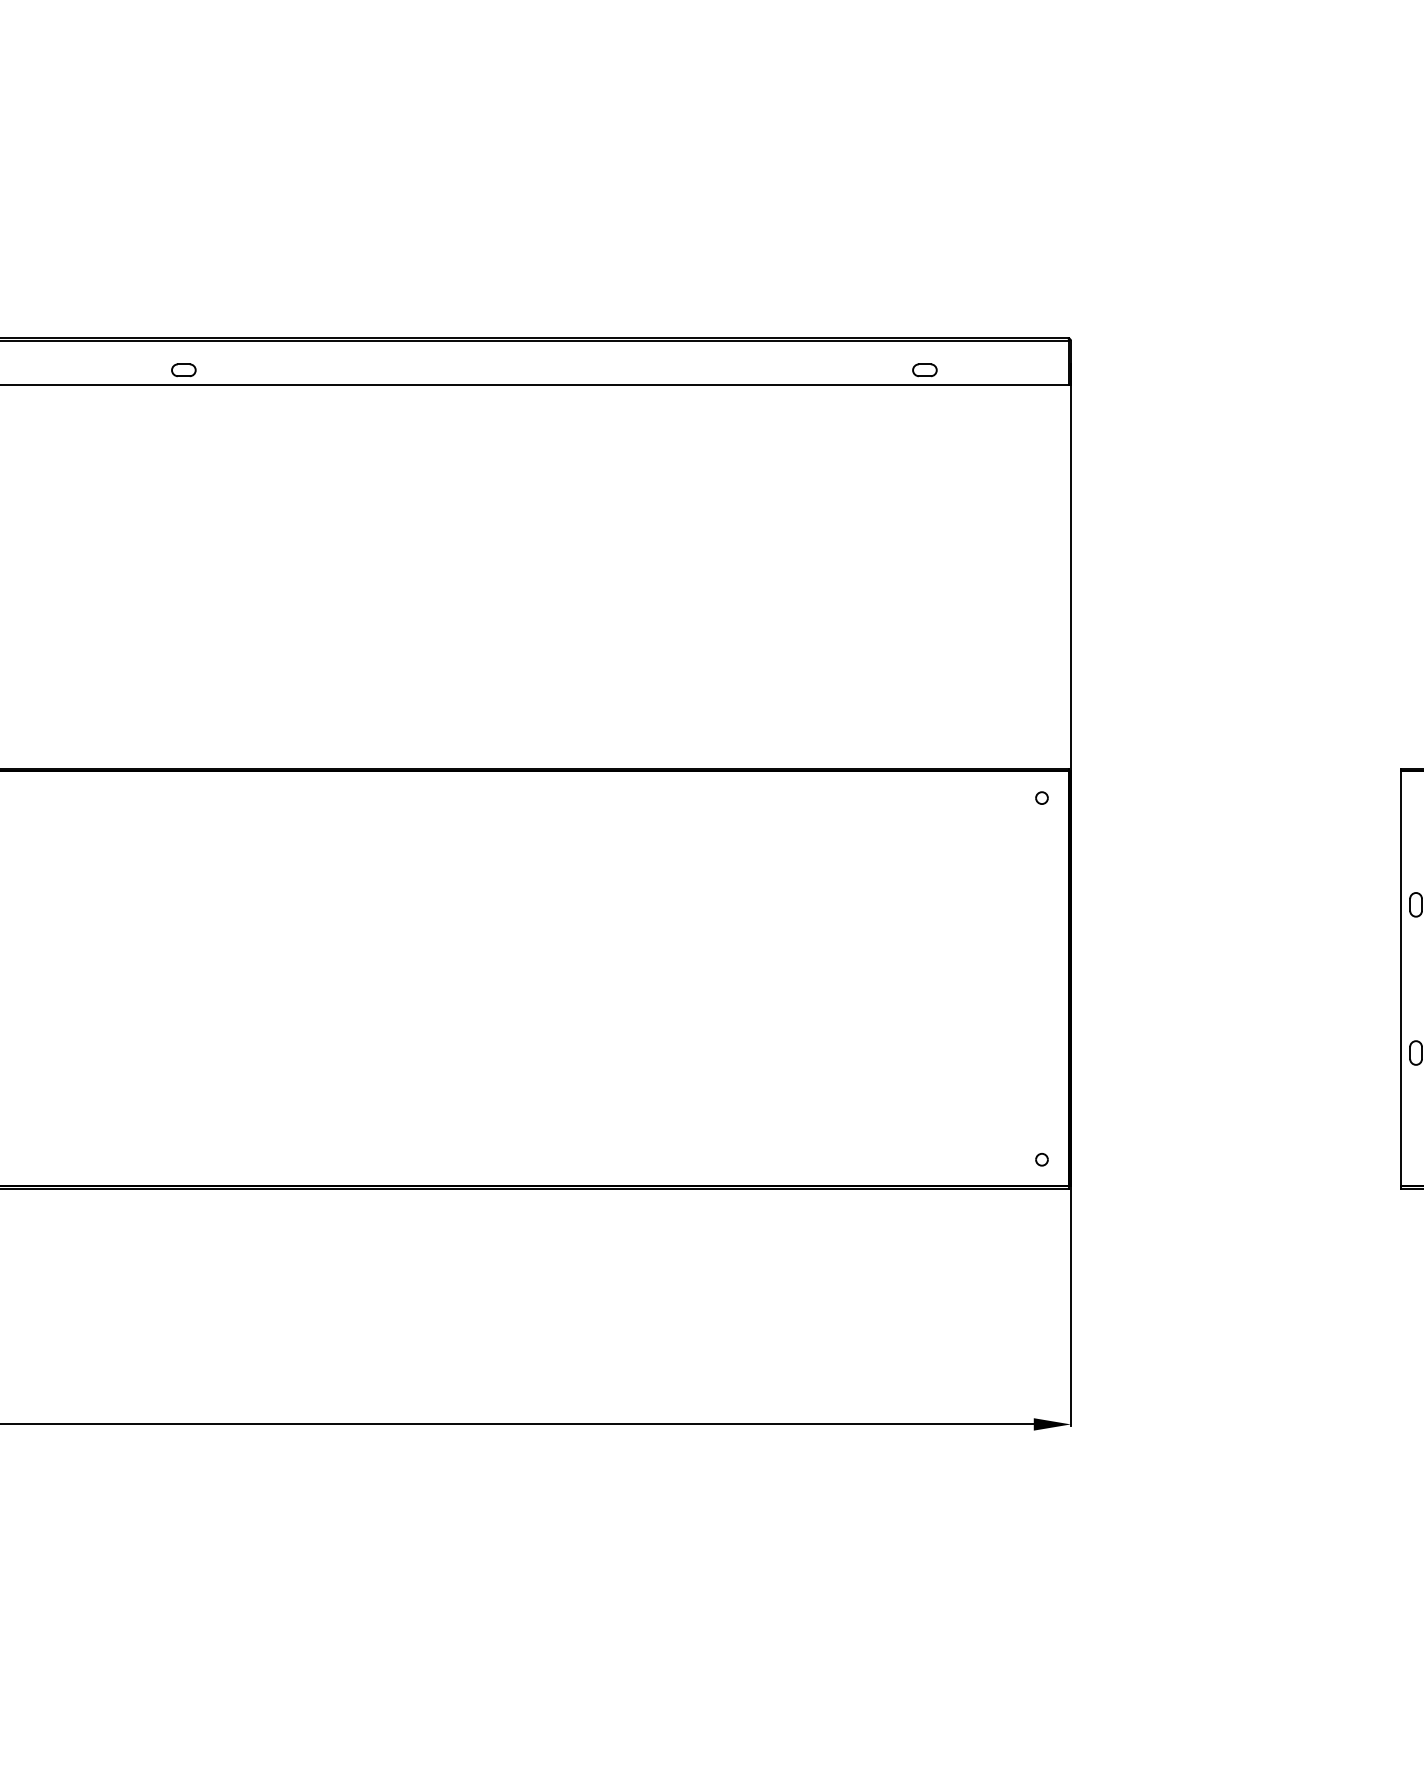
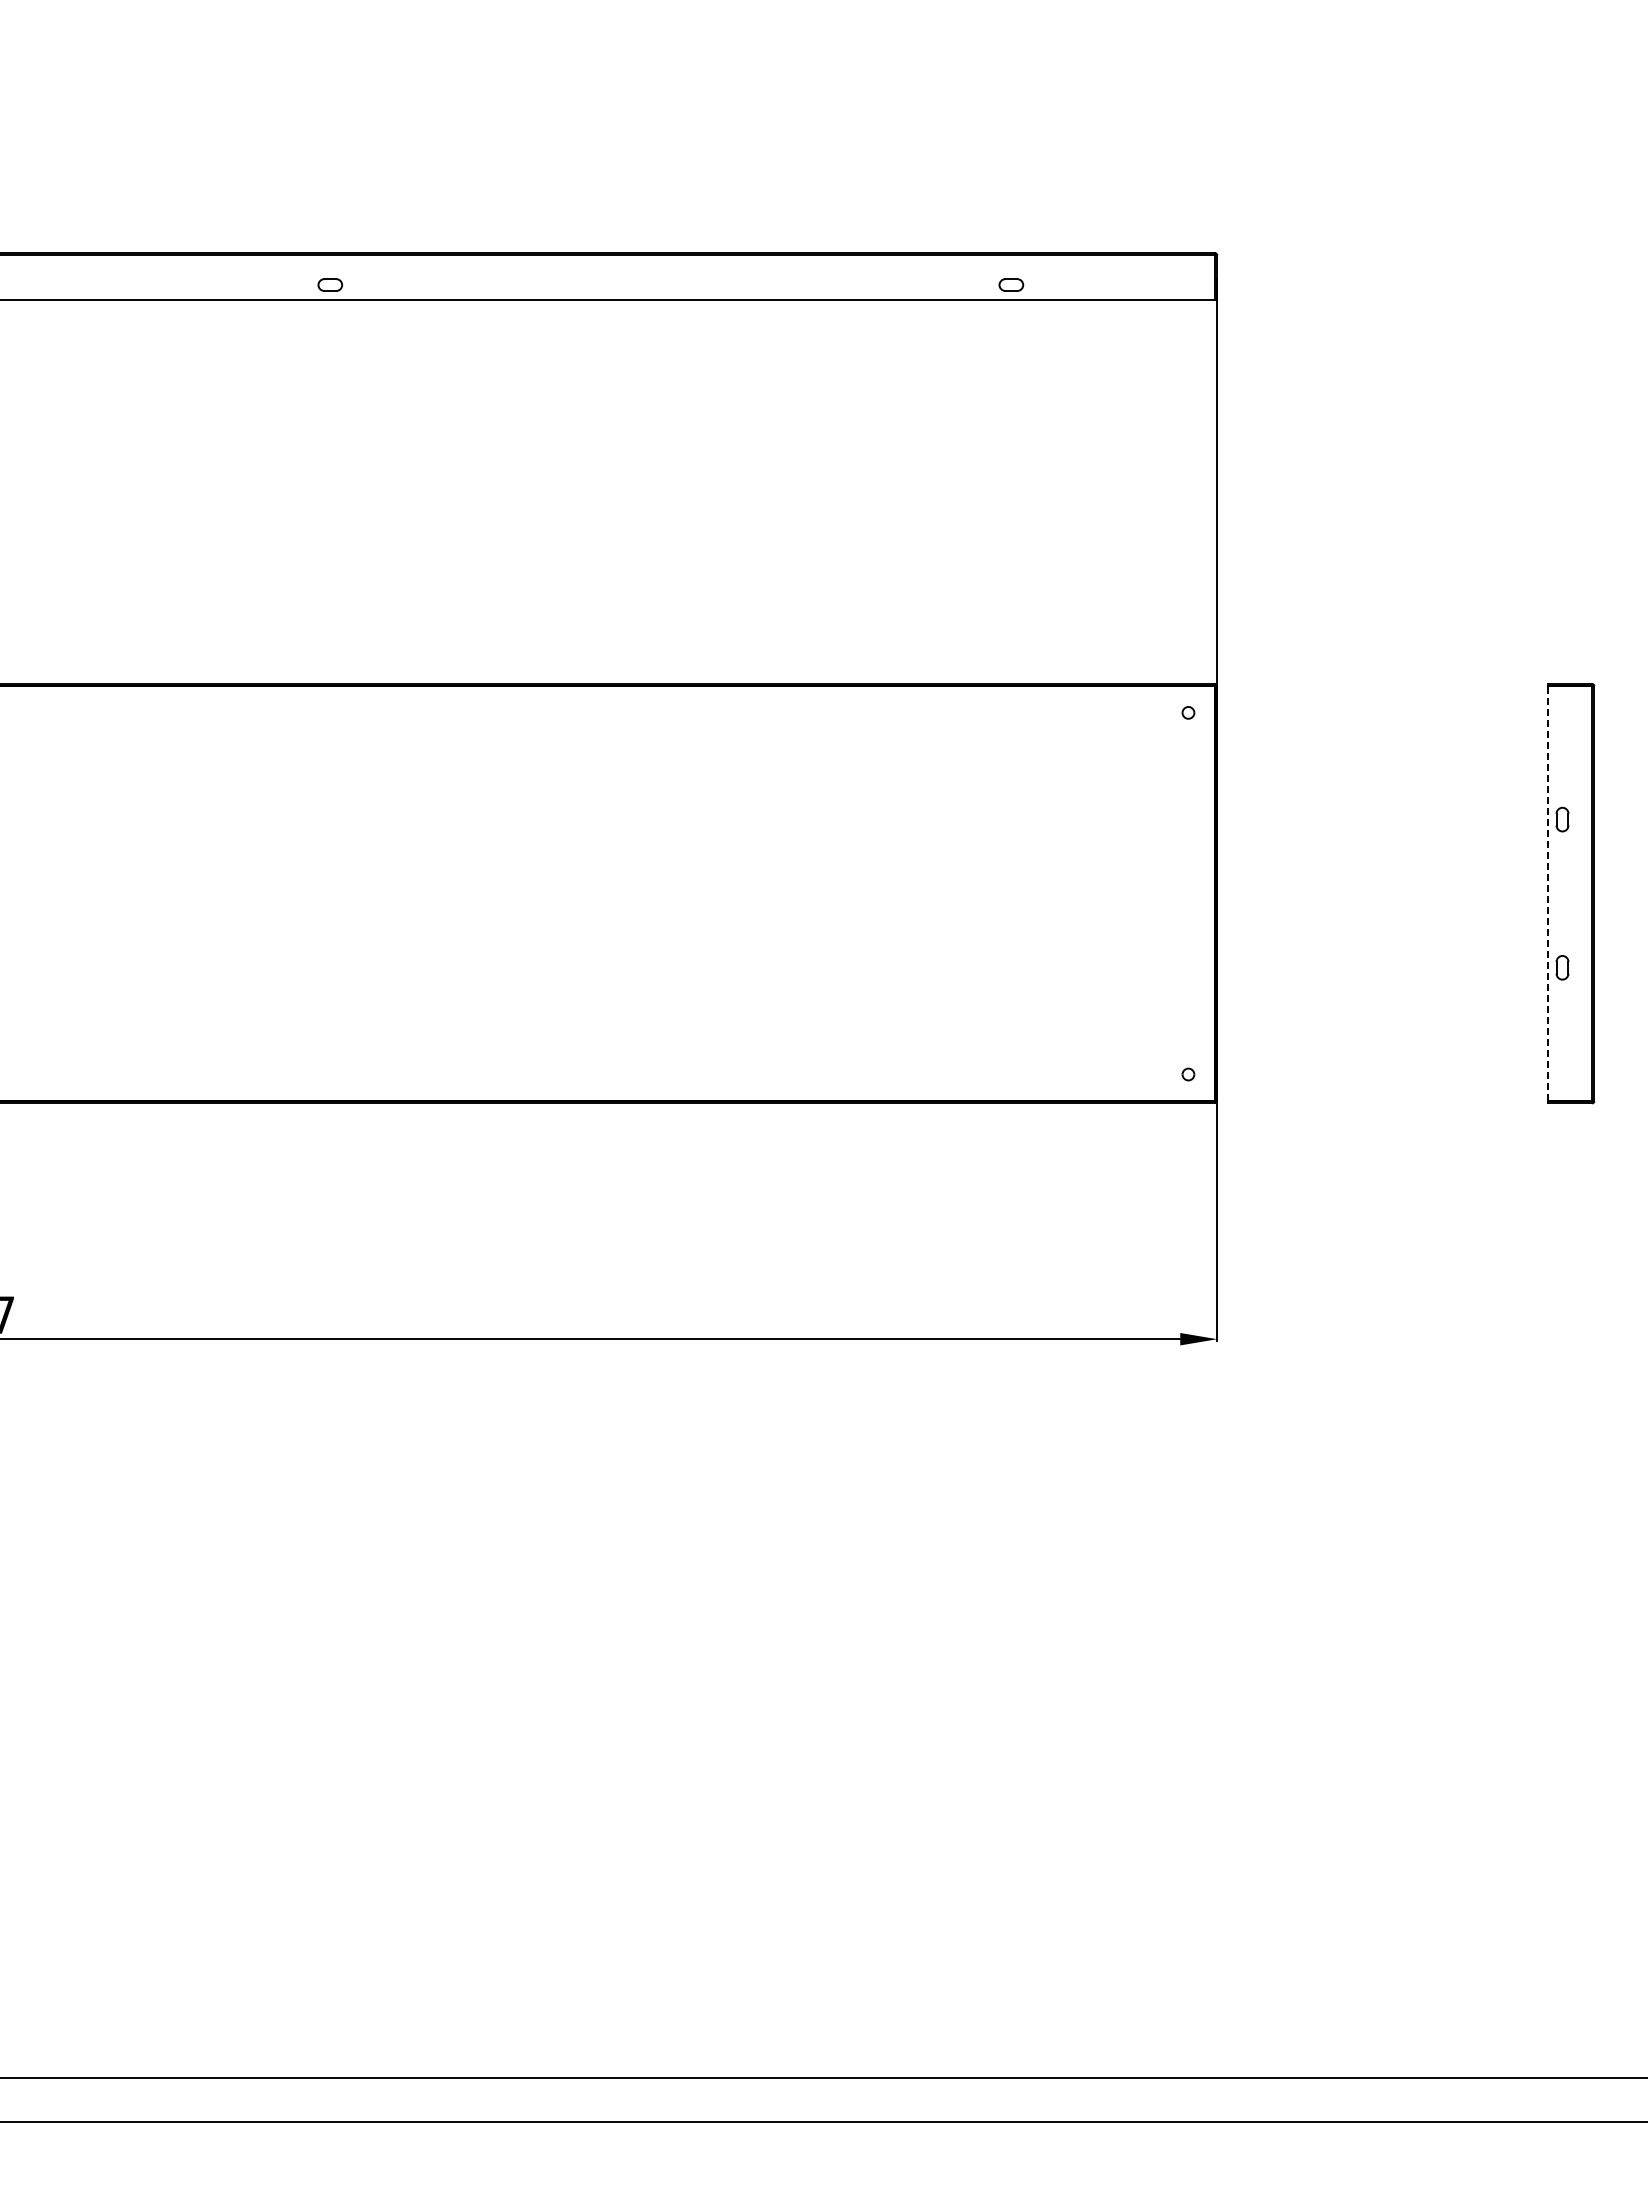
part: (925, 369) -> (1011, 284), moved
line: (1401, 978) -> (1547, 893), solid -> dashed

